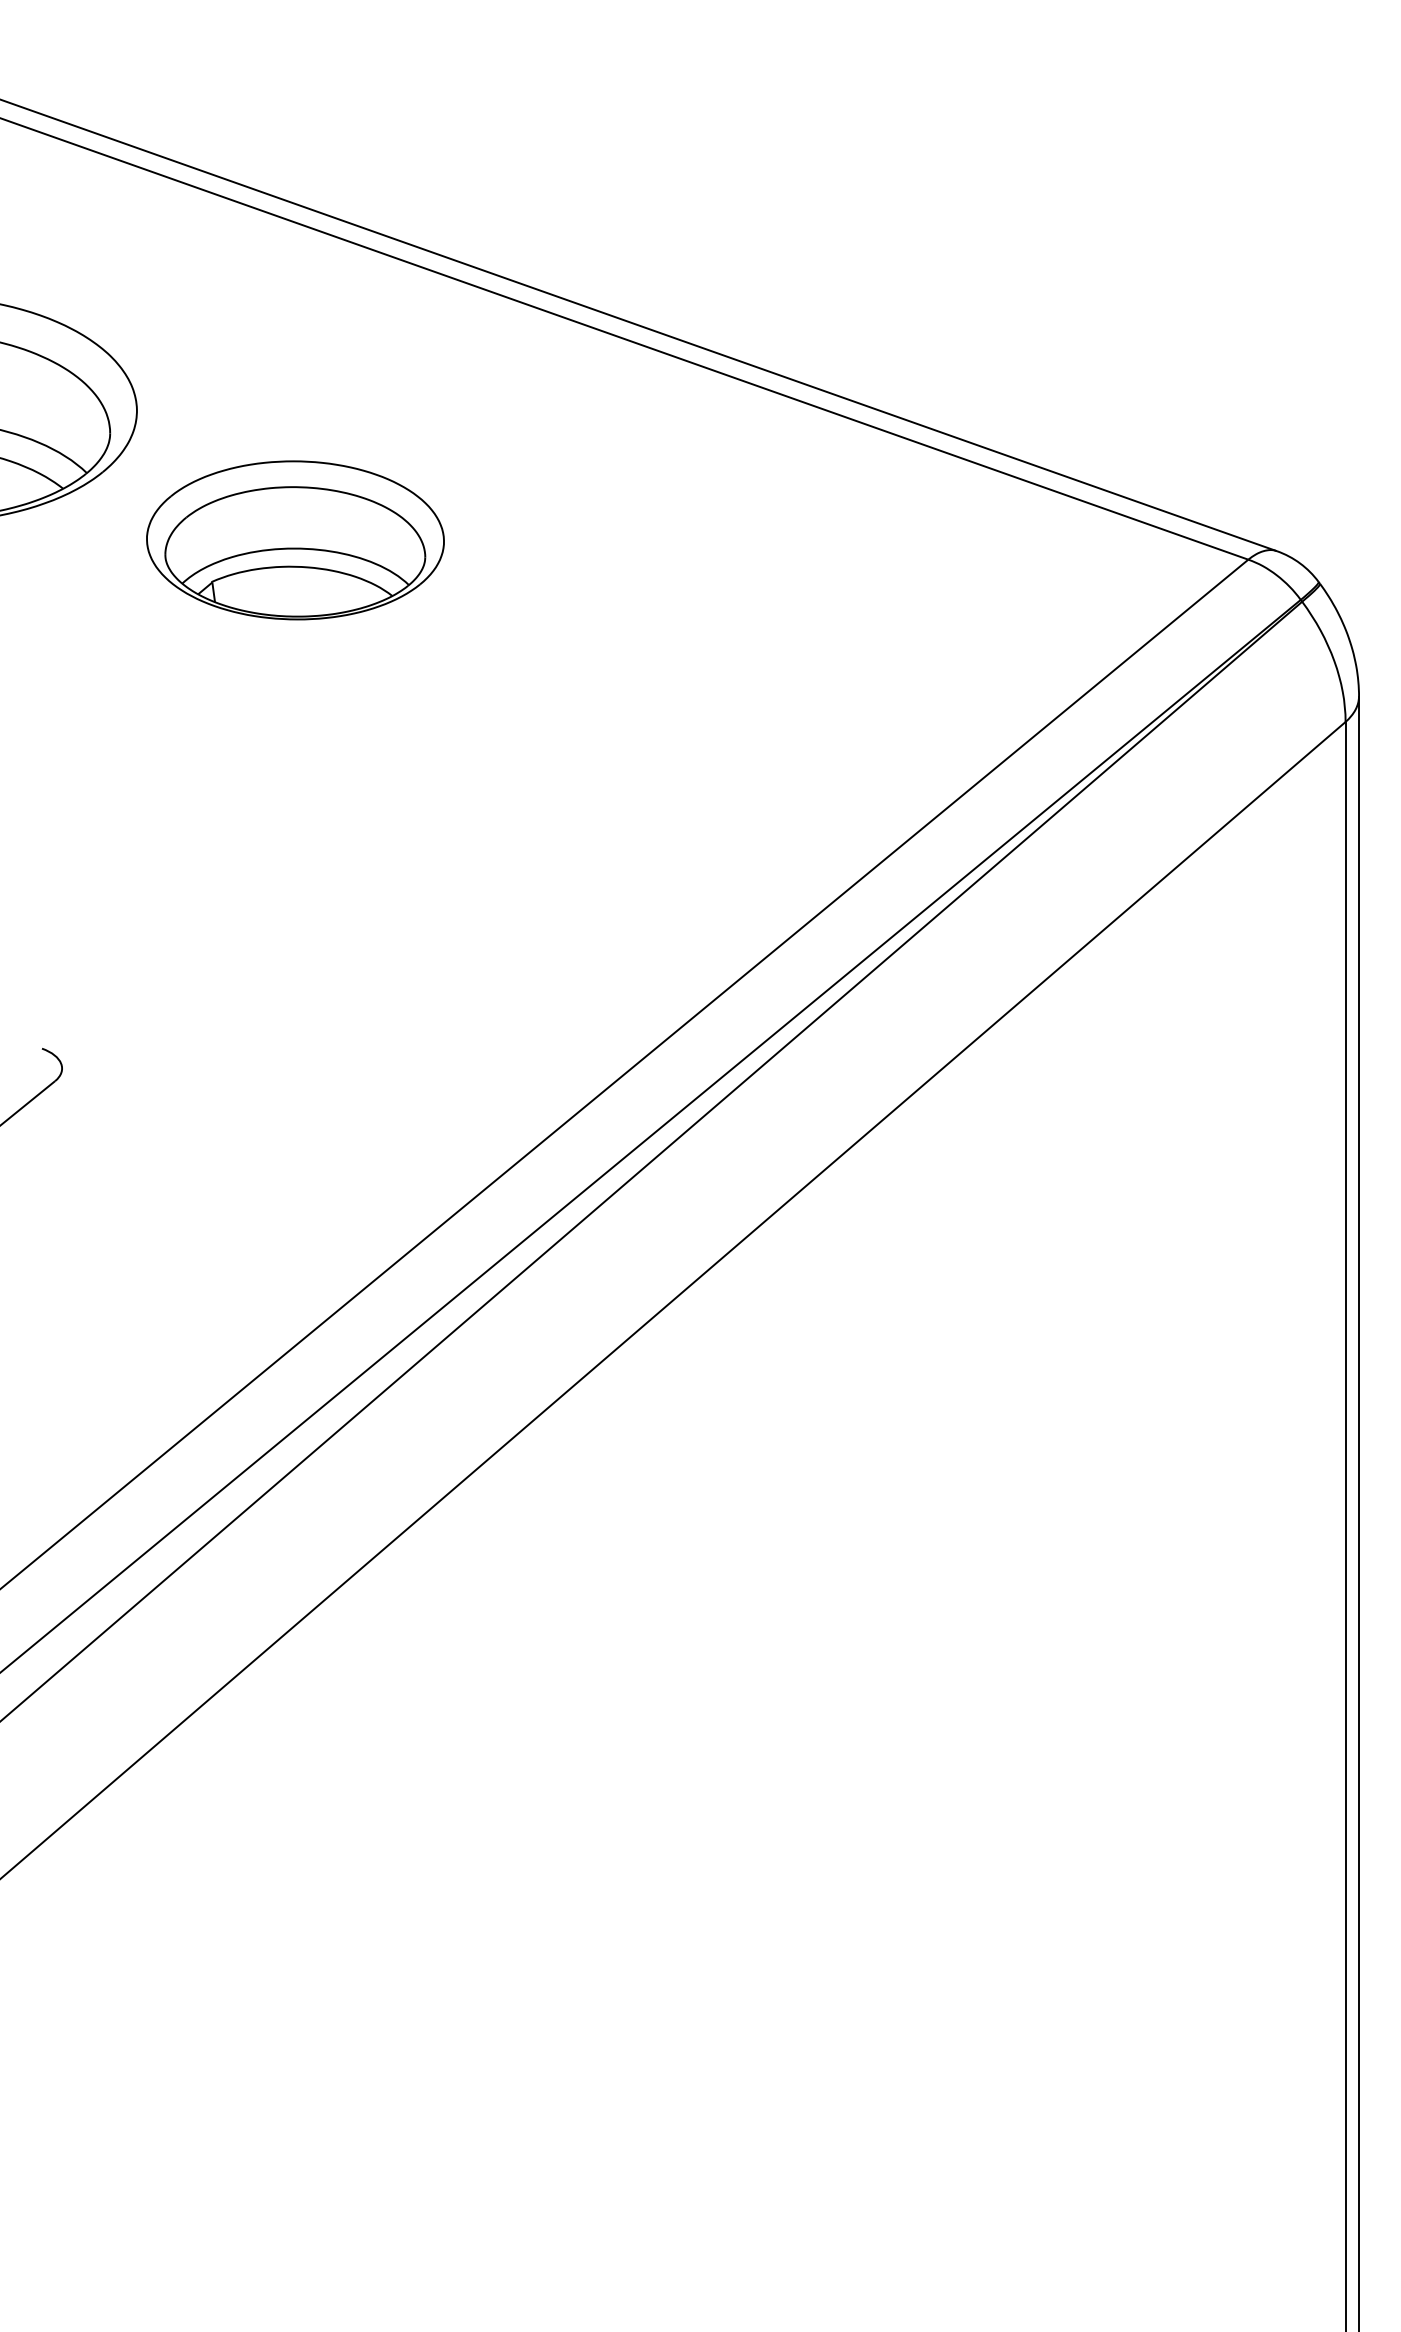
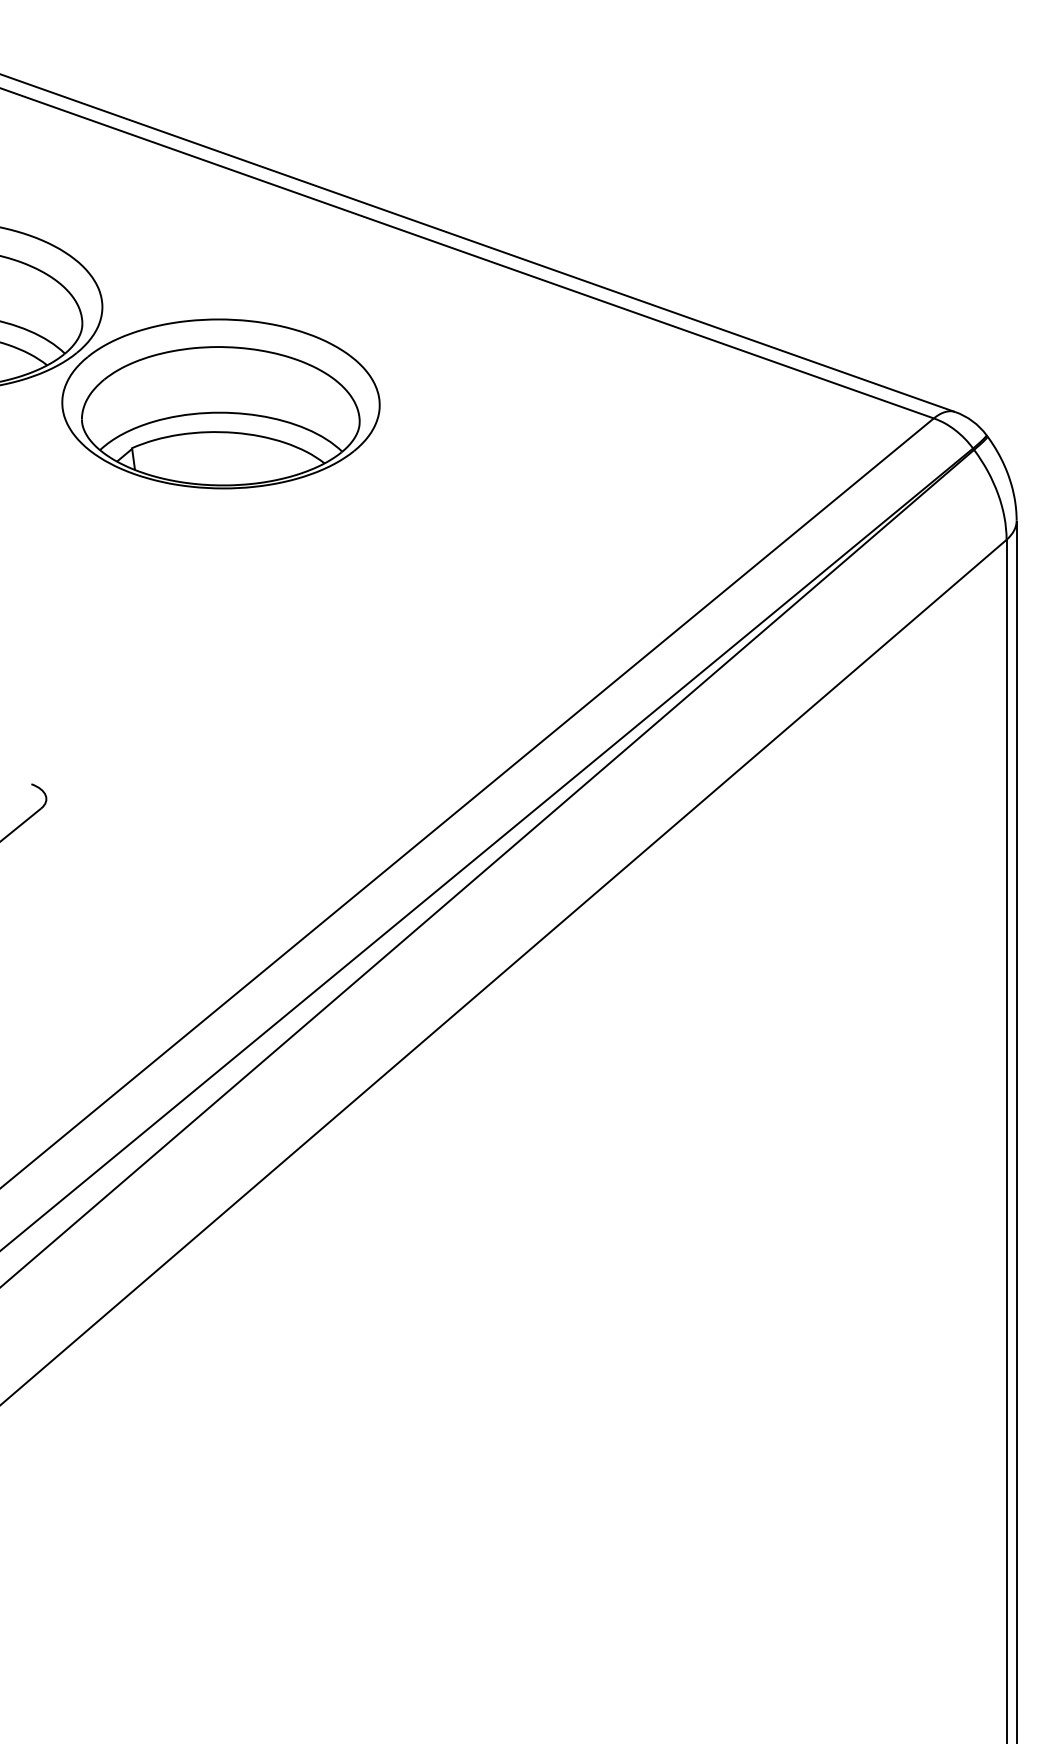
part: (295, 540) -> (221, 404), size x1.43

